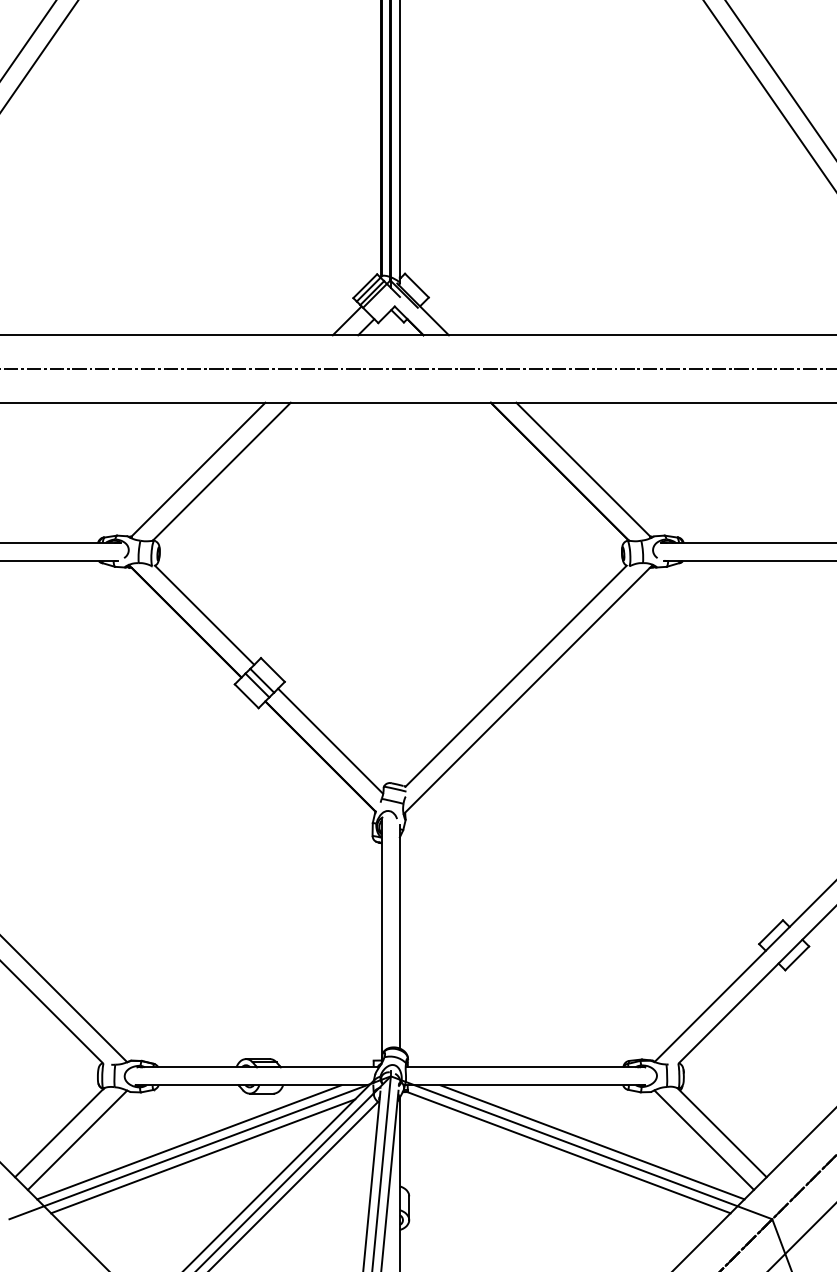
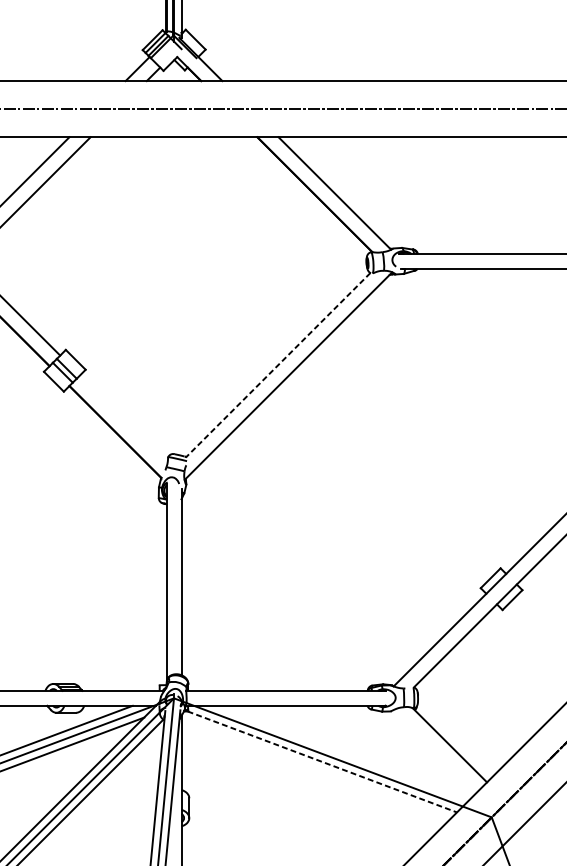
line: (515, 676) -> (277, 365), solid -> dashed
line: (330, 740) -> (123, 418), removed
line: (703, 1139) -> (434, 750), removed
line: (592, 1142) -> (341, 753), removed
line: (568, 1152) -> (321, 761), solid -> dashed

